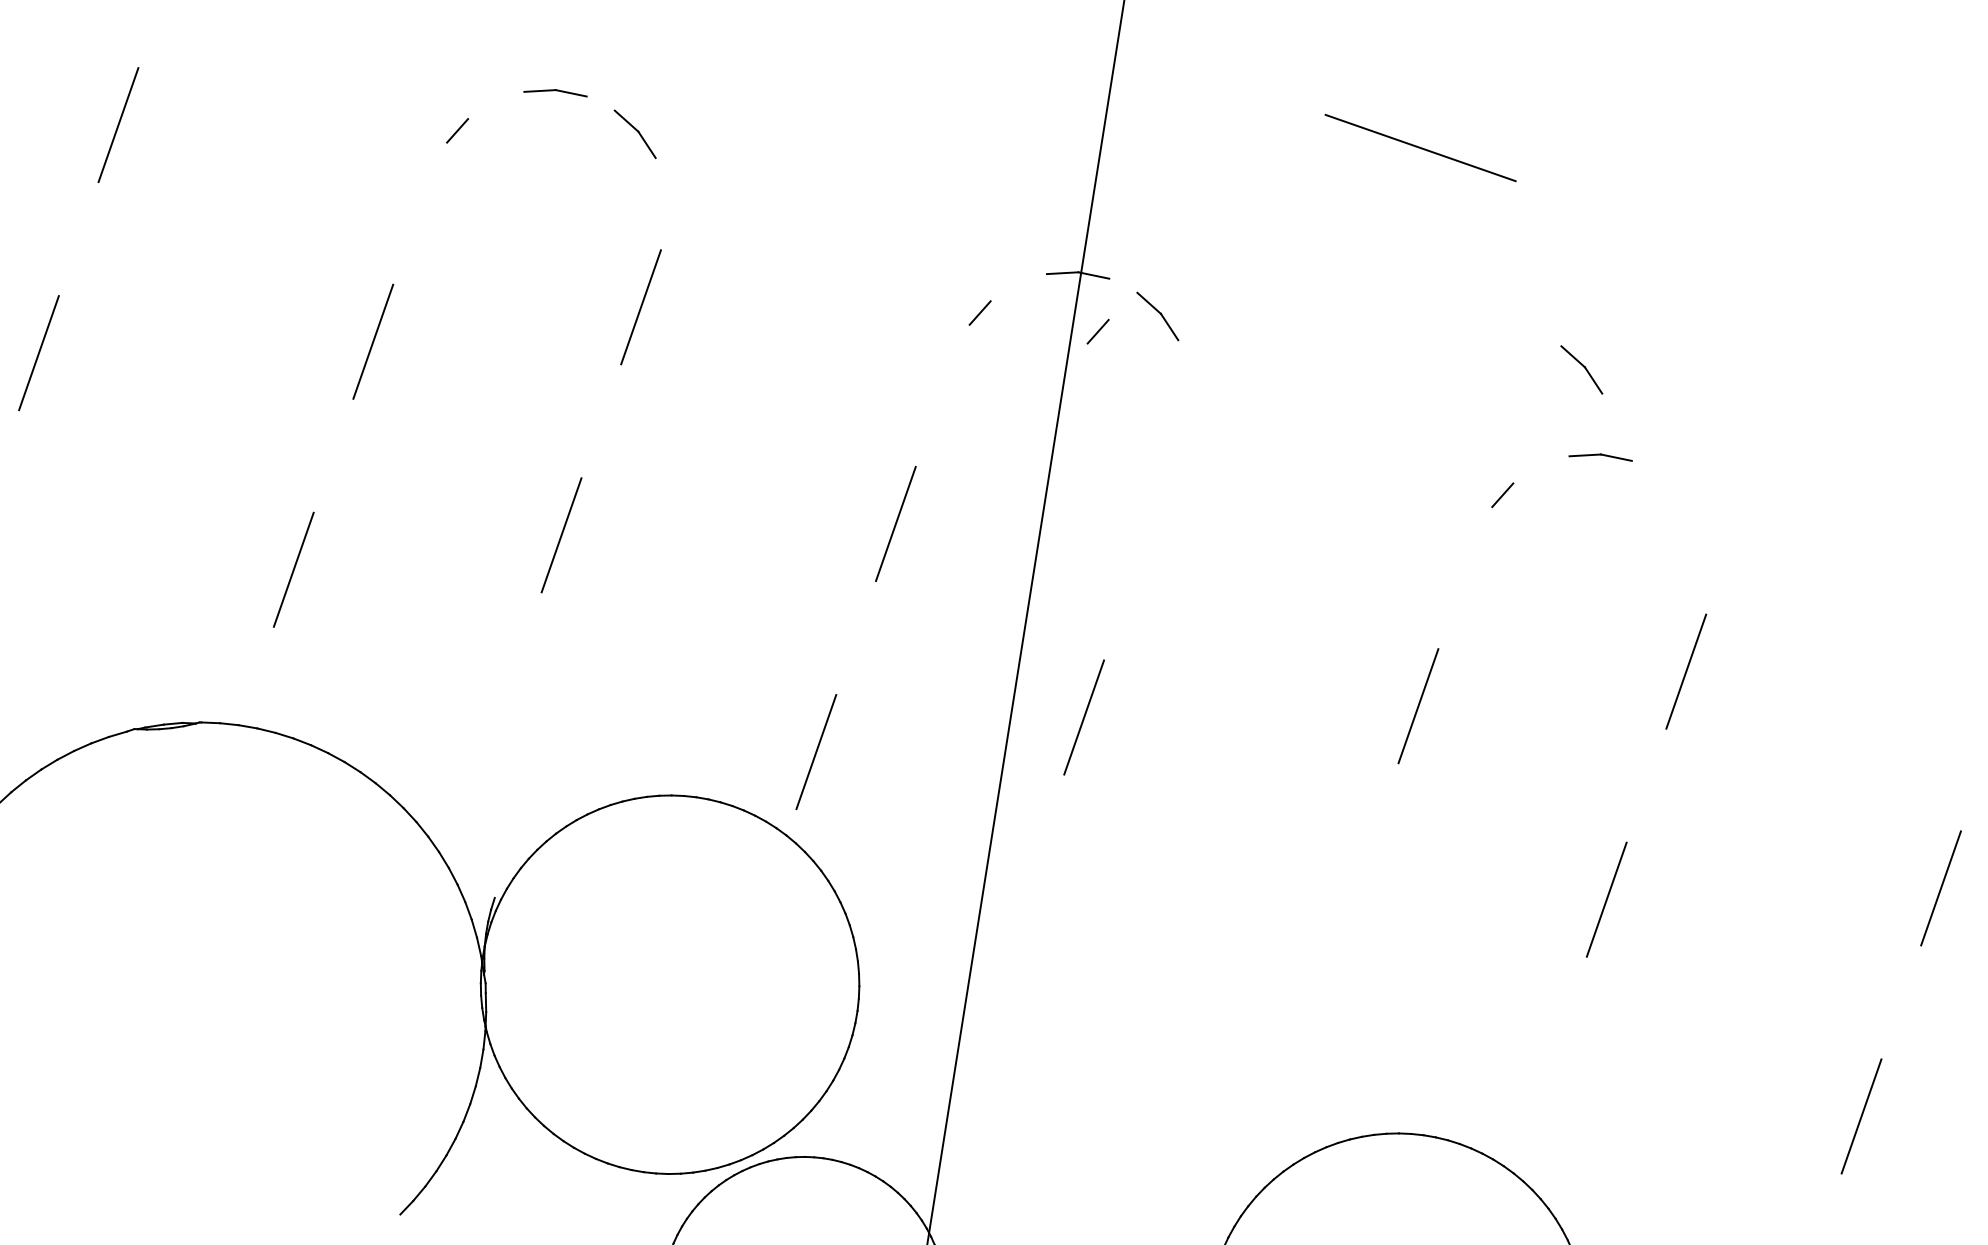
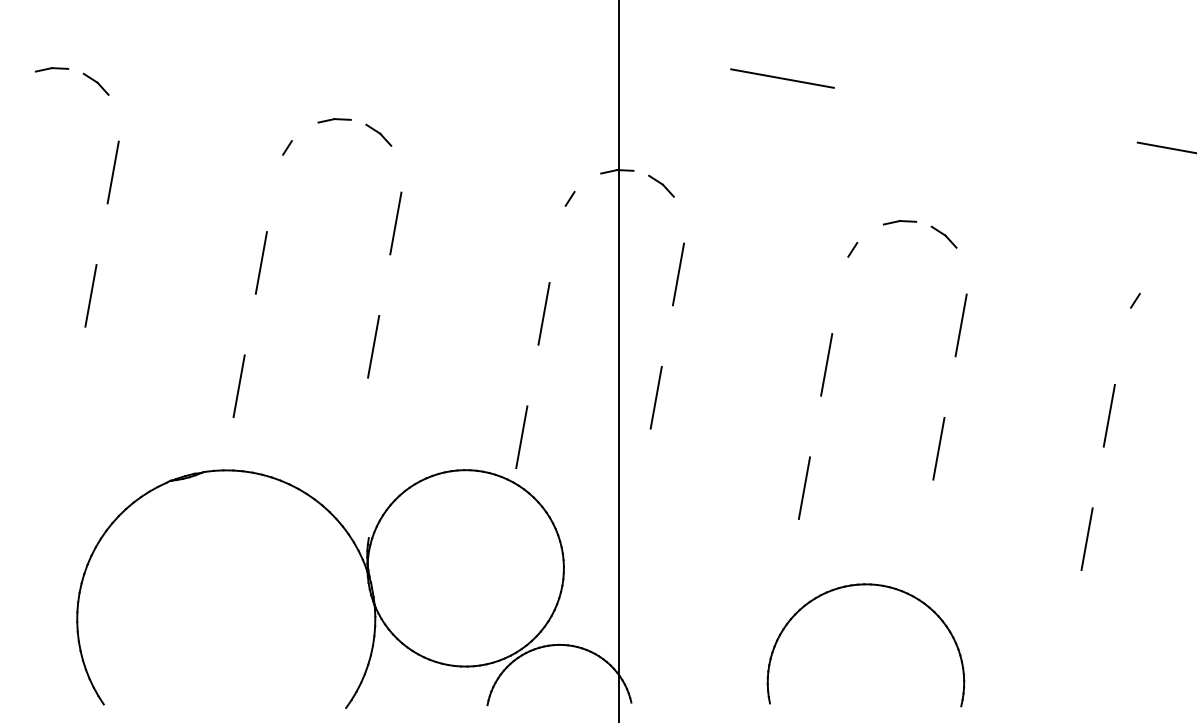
line: (1097, 330) -> (631, 198), removed
part: (1580, 368) -> (943, 236), moved
line: (1163, 489) -> (678, 274), added
line: (1338, 934) -> (804, 488), added

